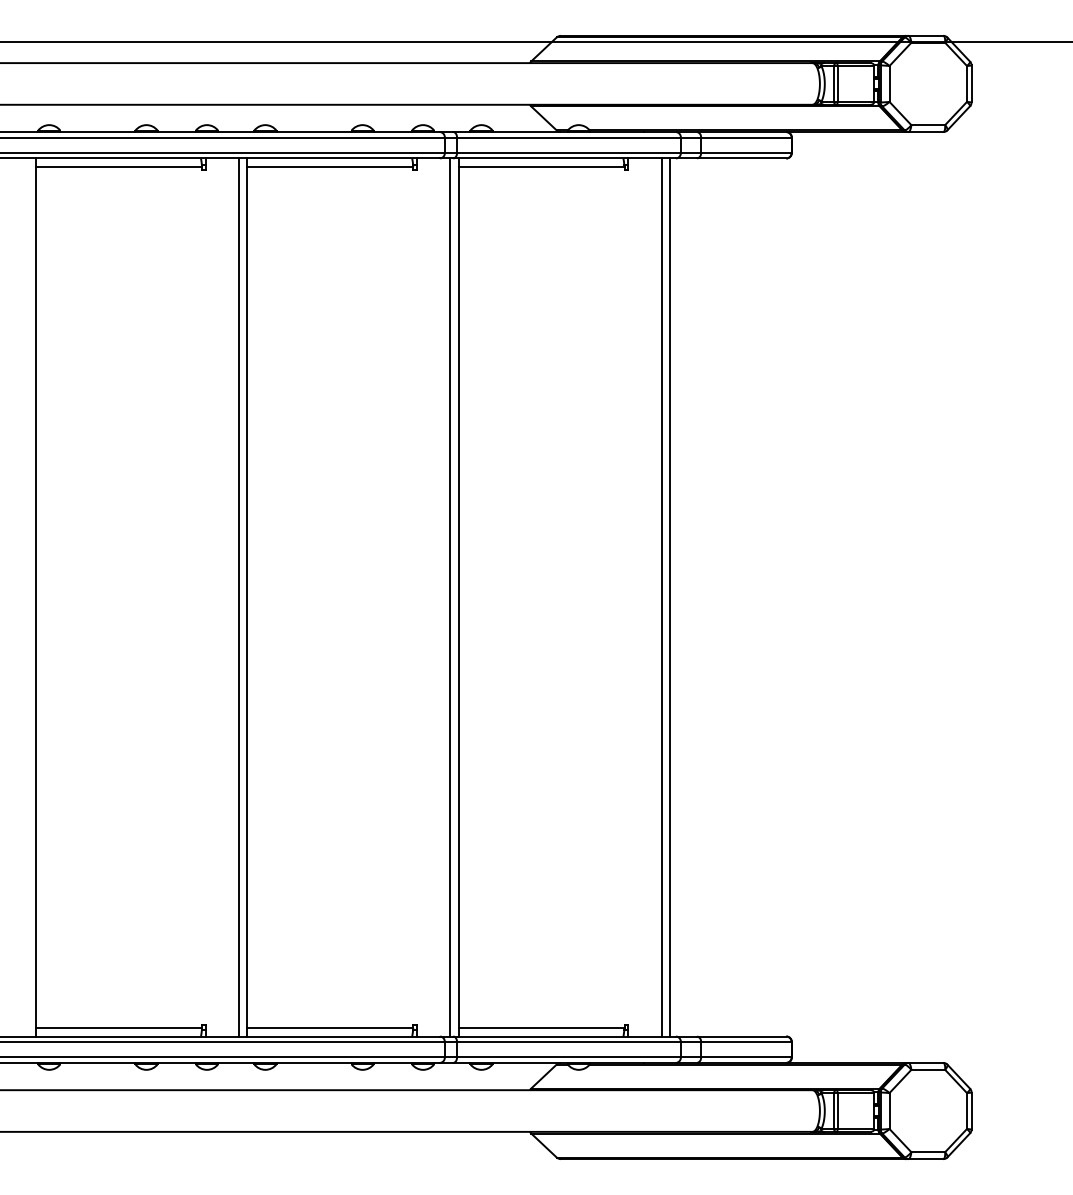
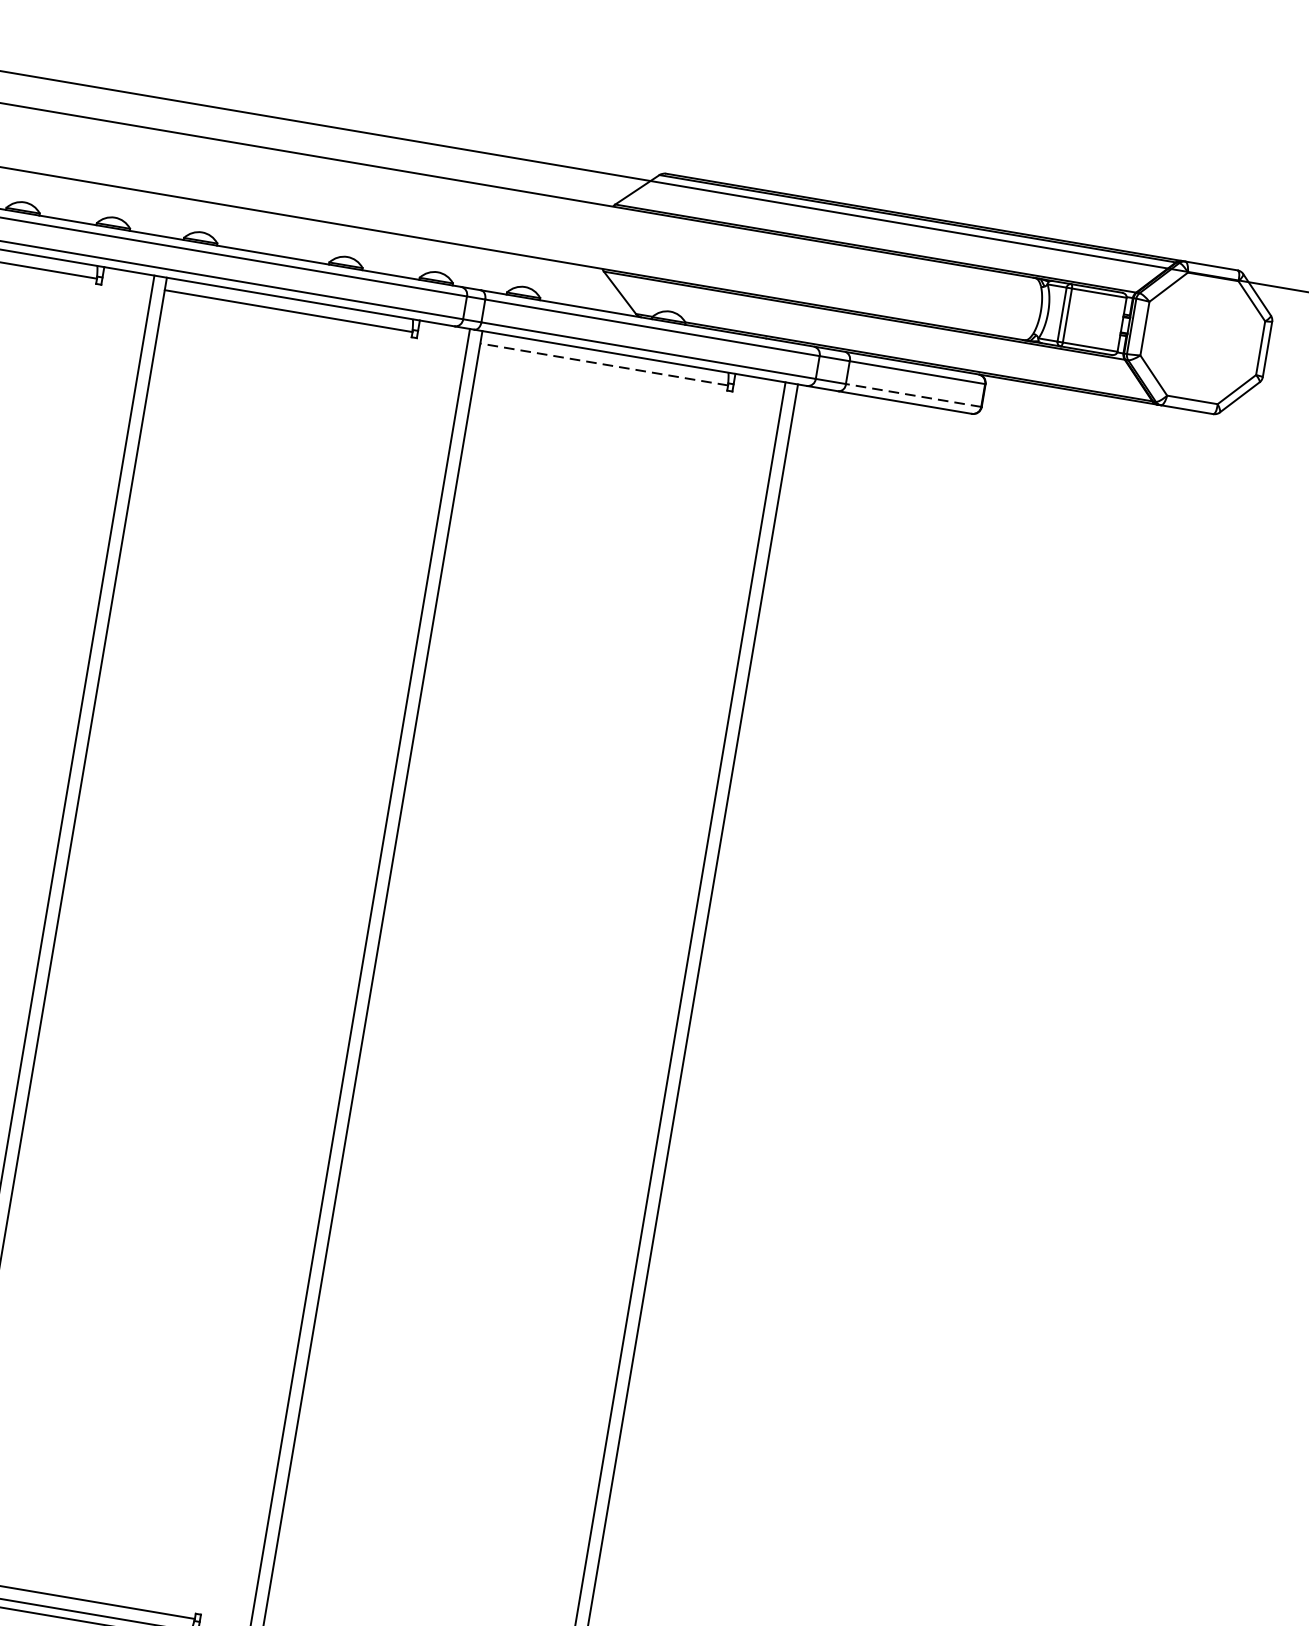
line: (745, 152) -> (912, 394), solid -> dashed
line: (541, 166) -> (604, 364), solid -> dashed

